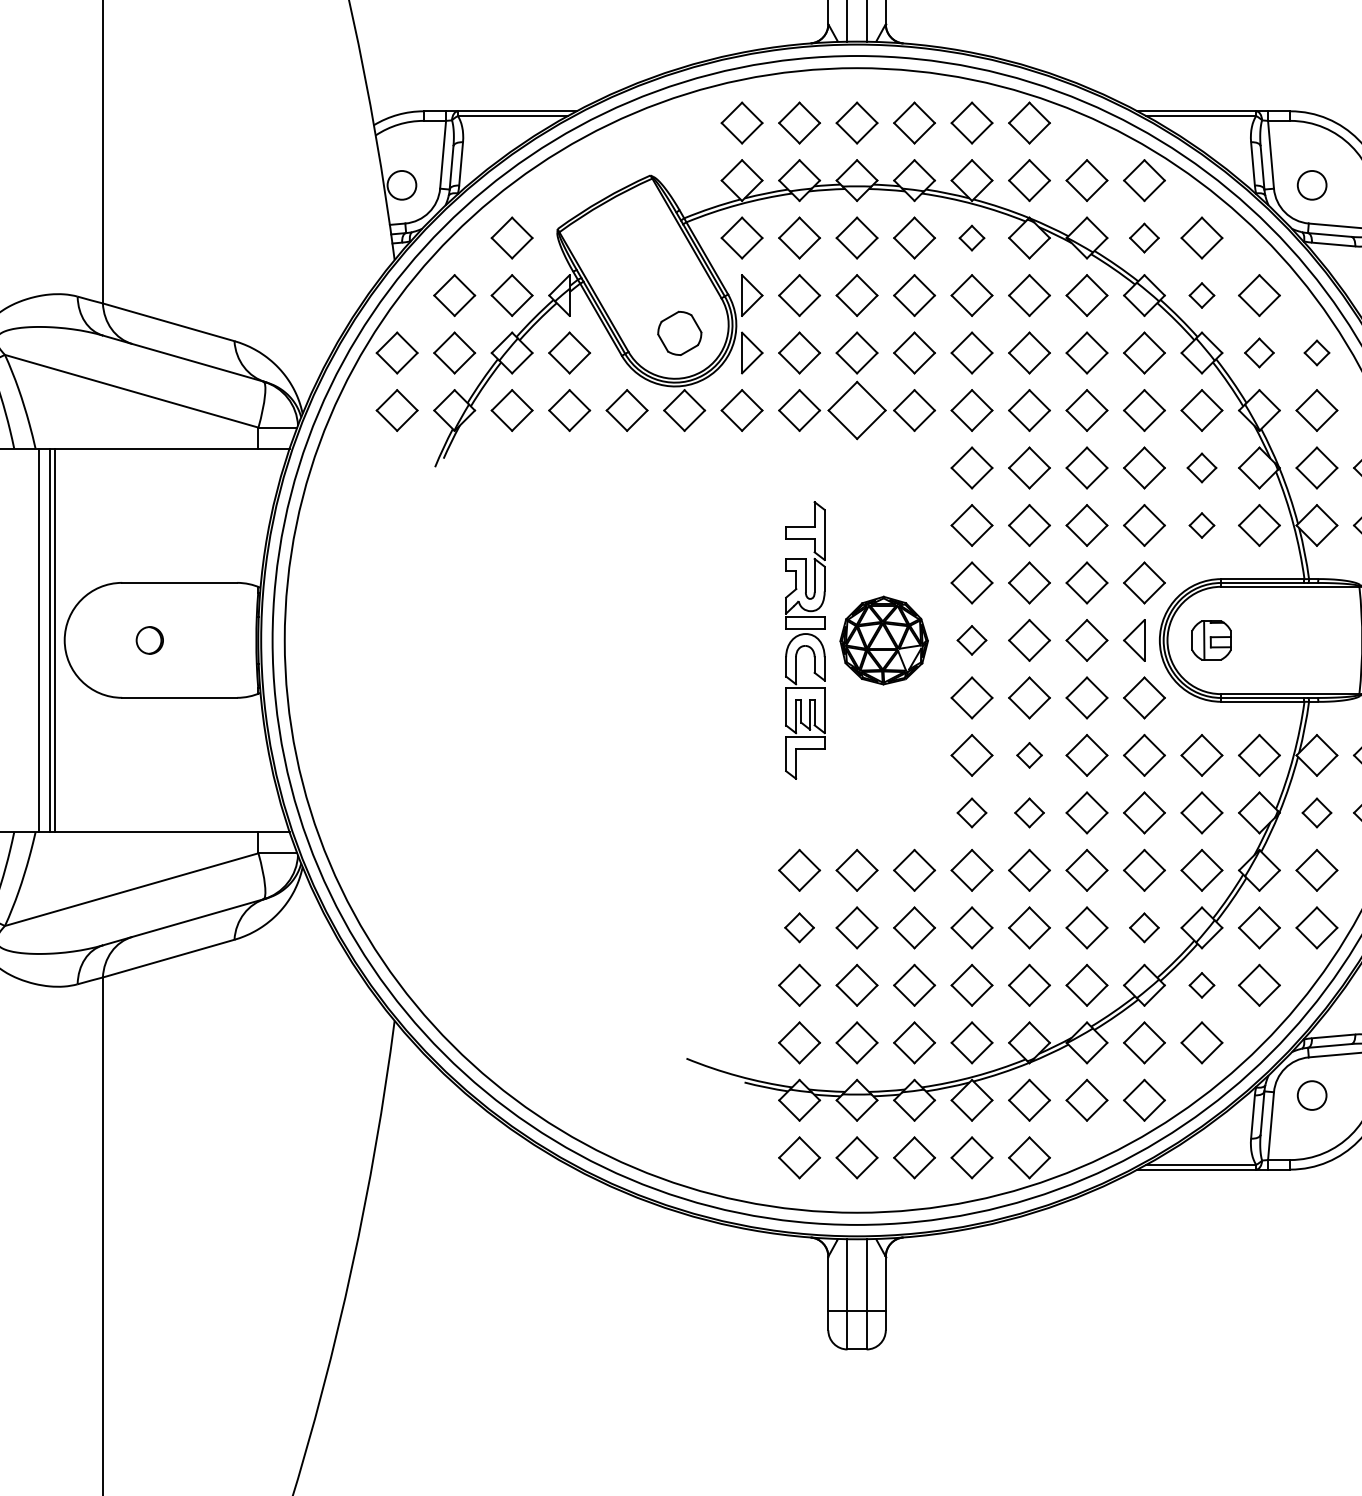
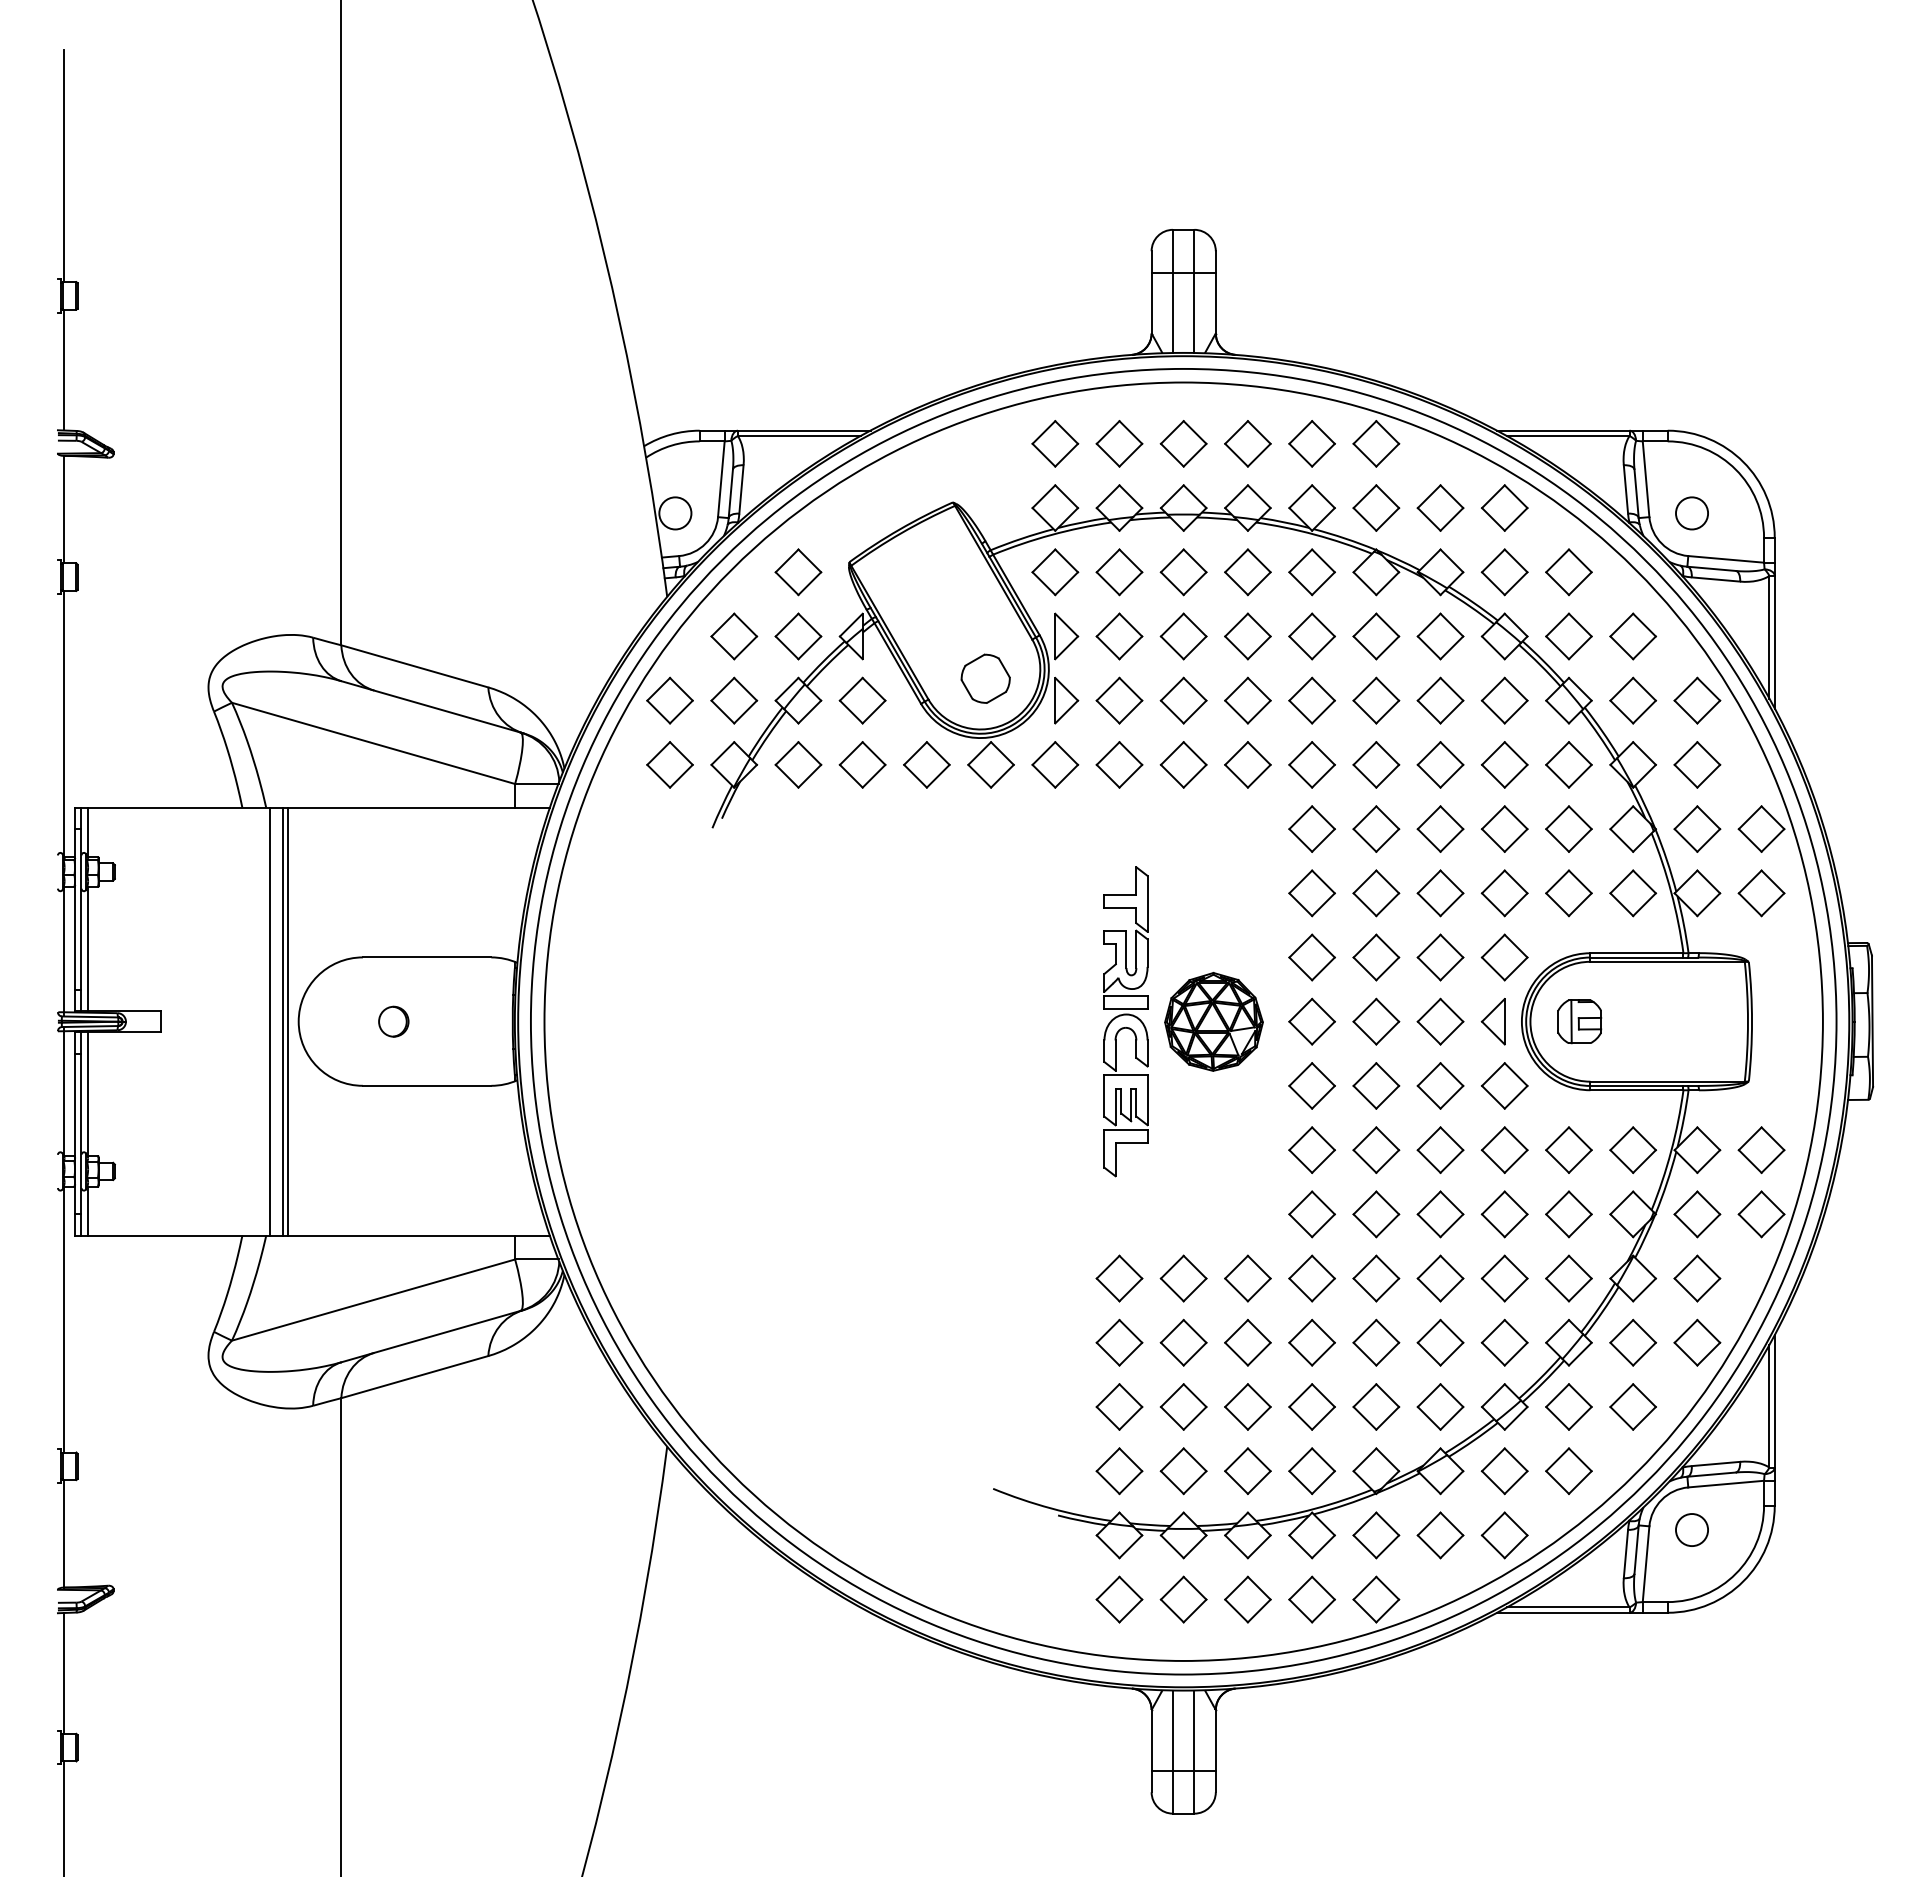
part: (971, 238) -> (1311, 572), size x1.67
part: (1144, 238) -> (1504, 572), size x1.43
part: (1201, 295) -> (1568, 636), size x1.67
part: (1258, 352) -> (1632, 700), size x1.43
part: (1317, 352) -> (1697, 700), size x1.67
part: (856, 410) -> (1183, 764), size x0.71
part: (1201, 467) -> (1568, 828), size x1.43
part: (1201, 525) -> (1568, 893), size x1.67
part: (971, 640) -> (1311, 1021), size x1.43
part: (1029, 754) -> (1376, 1149), size x1.67
part: (971, 813) -> (1311, 1214), size x1.43
part: (1029, 813) -> (1376, 1214), size x1.43
part: (1317, 813) -> (1697, 1214), size x1.43
part: (799, 927) -> (1119, 1342), size x1.43
part: (1144, 927) -> (1504, 1342), size x1.43
part: (1201, 984) -> (1568, 1406), size x1.67

